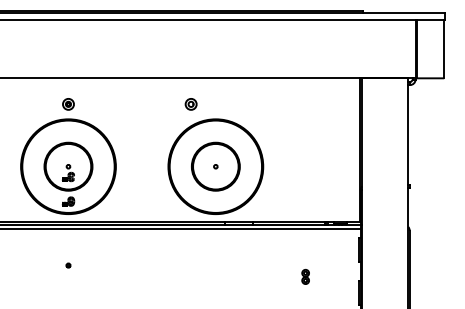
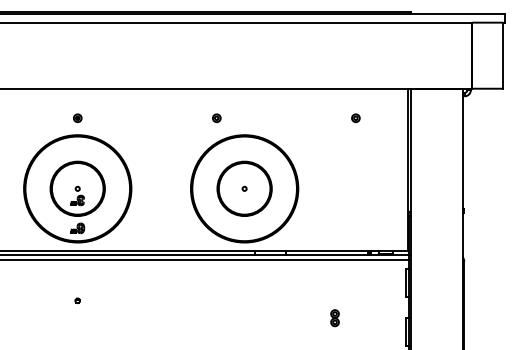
part: (68, 104) -> (77, 118), size x0.62
part: (191, 104) -> (217, 118), size x0.62
part: (313, 104) -> (355, 118), added
part: (305, 276) -> (334, 317), moved

